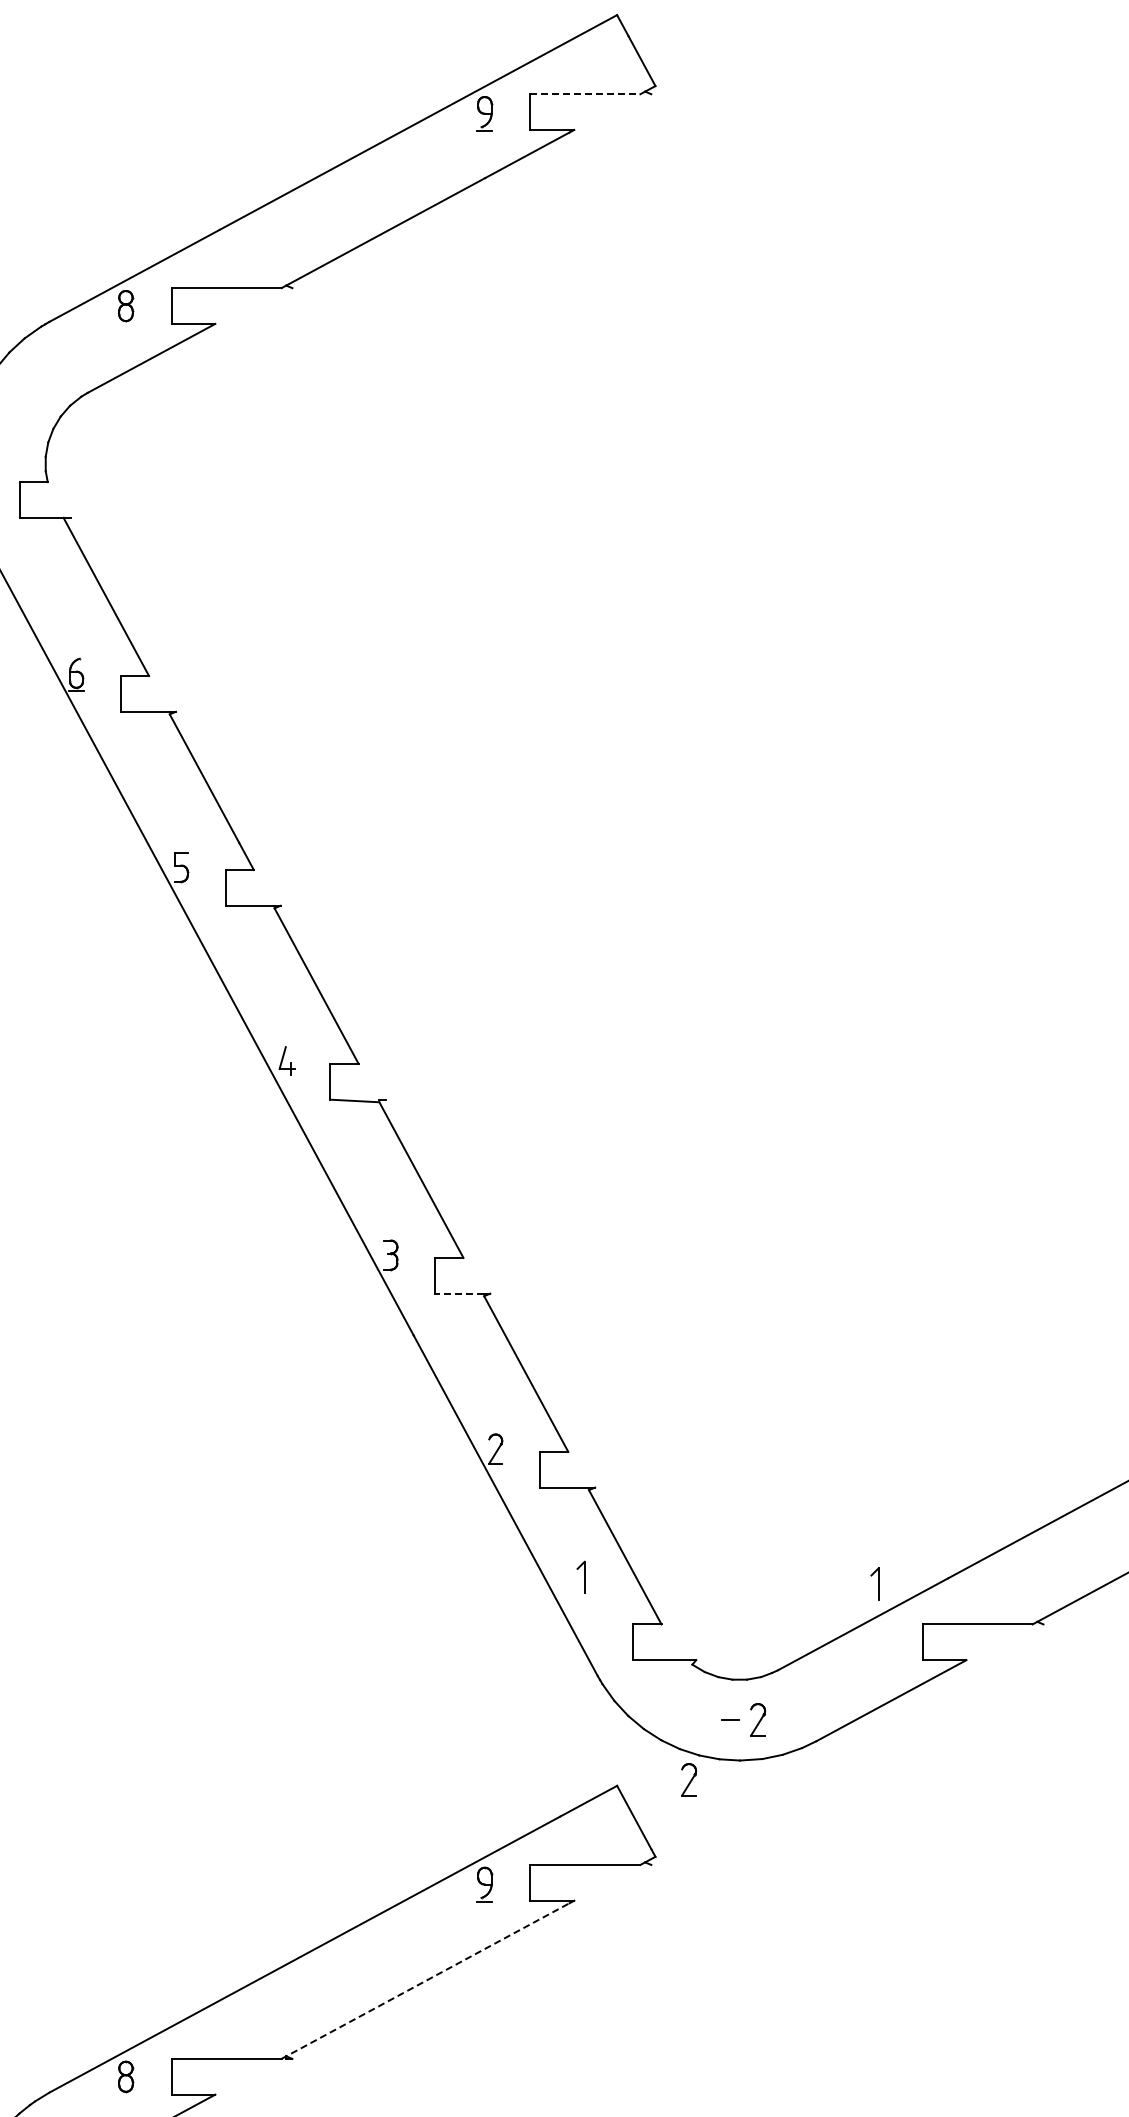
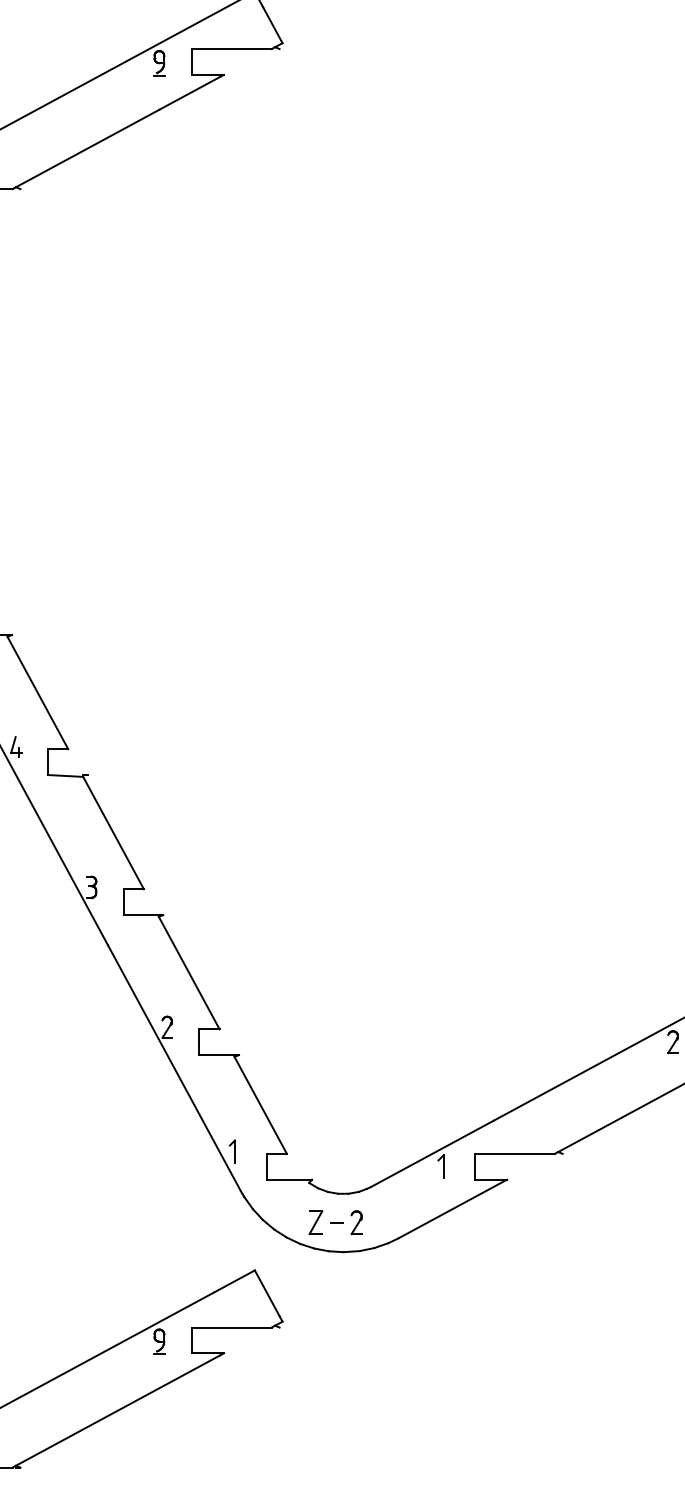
line: (585, 94) -> (232, 49), dashed -> solid
line: (459, 1293) -> (141, 914), dashed -> solid
part: (580, 1576) -> (232, 1151), moved
part: (874, 1583) -> (440, 1166), moved
part: (701, 1719) -> (315, 1222), added
part: (689, 1779) -> (307, 1265), removed
line: (425, 1981) -> (116, 1411), dashed -> solid

